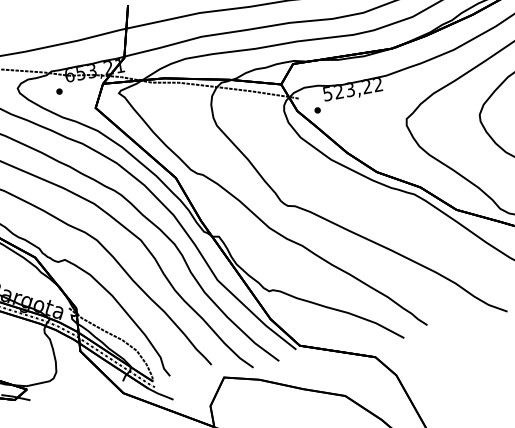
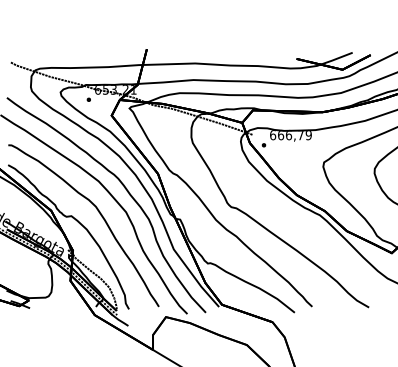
text: (352, 89) -> (290, 135), 523,22 -> 666,79

